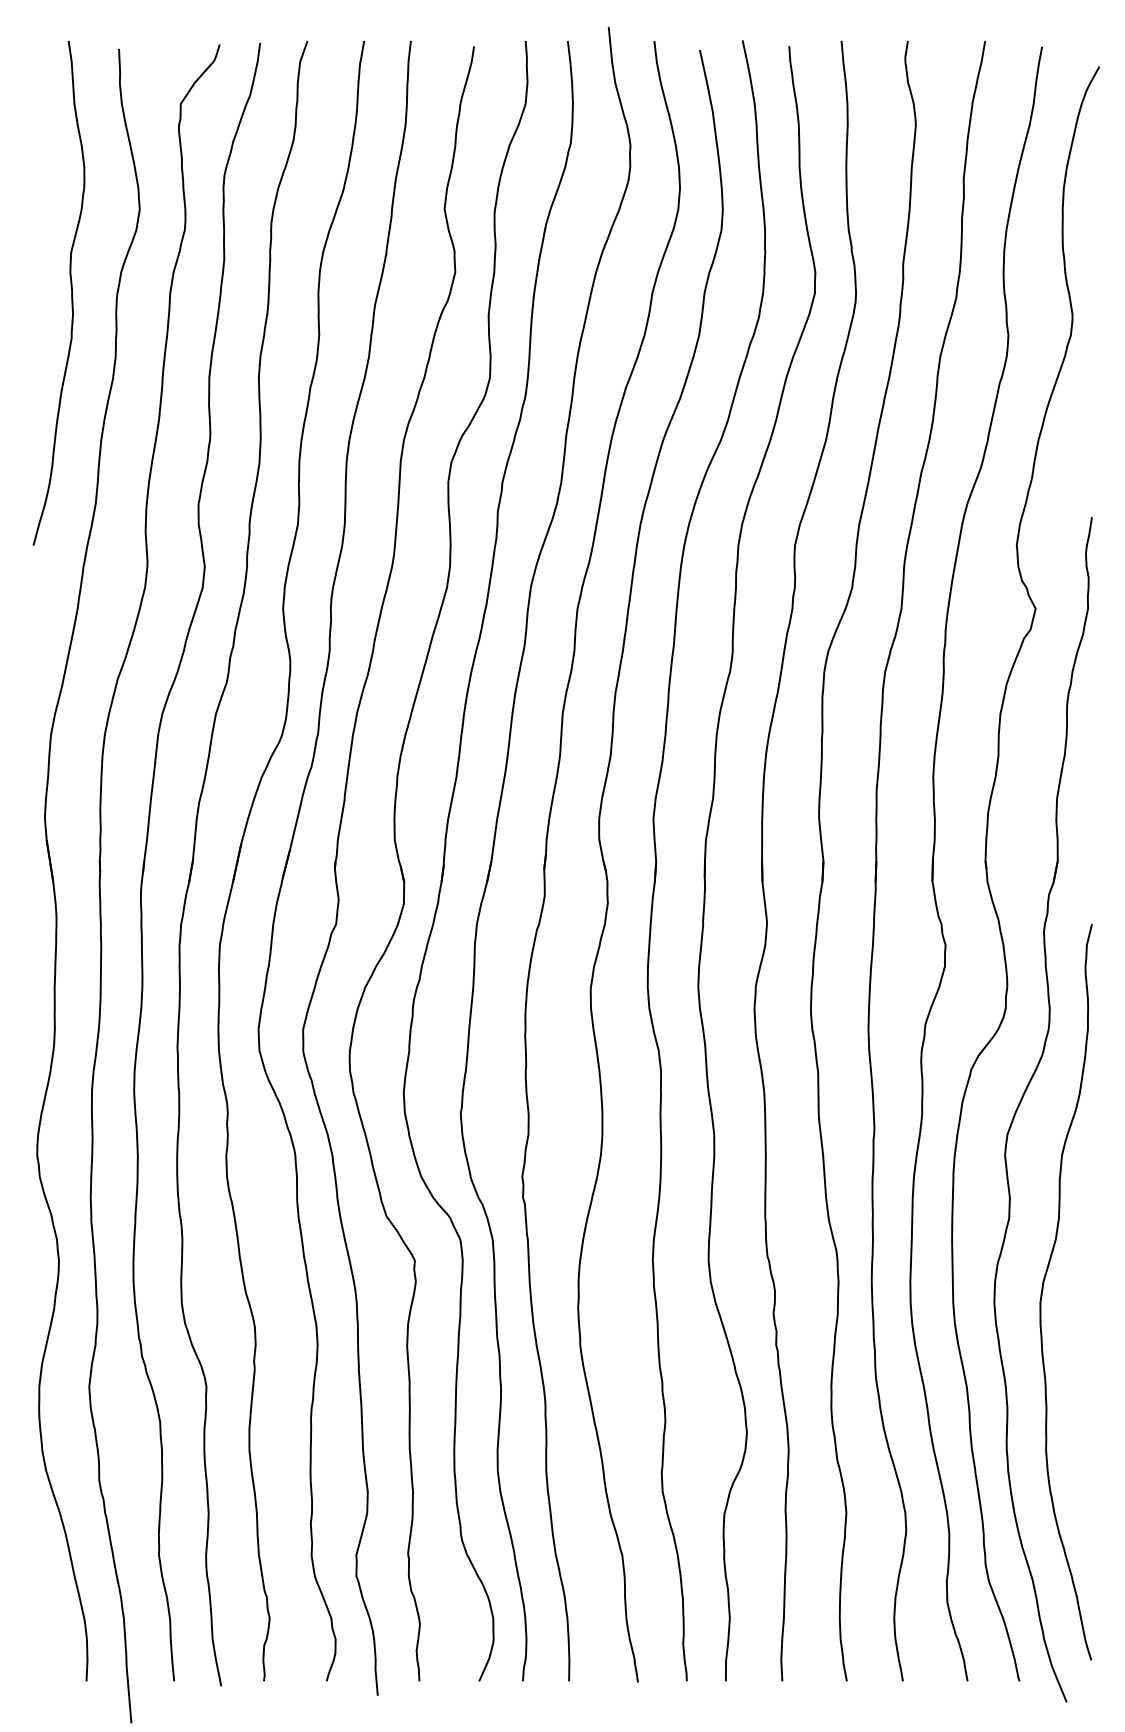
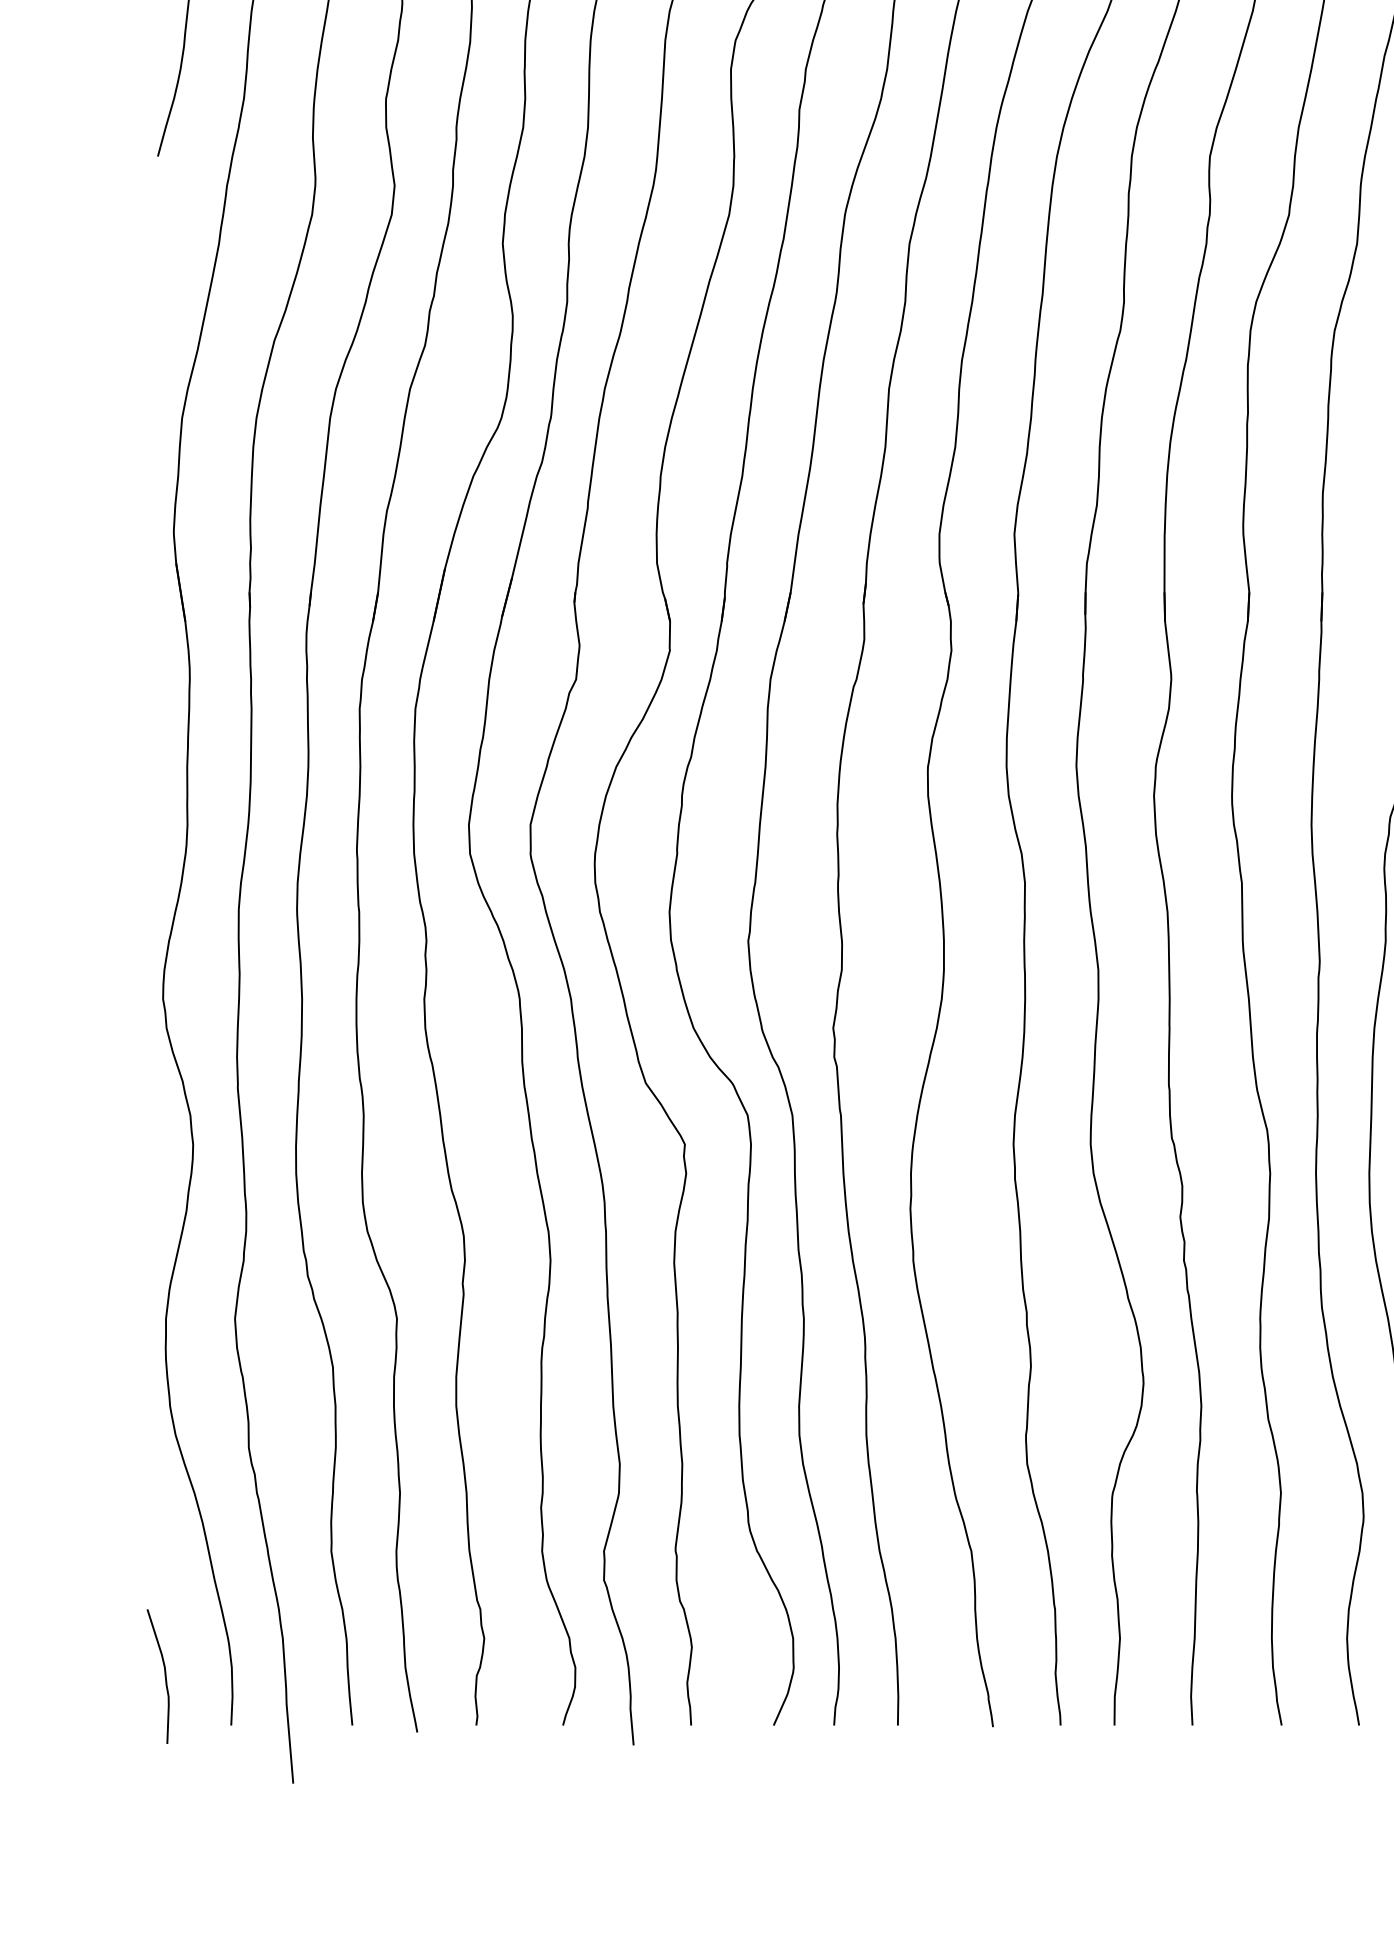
curve: (37, 1642) -> (163, 1671), added

